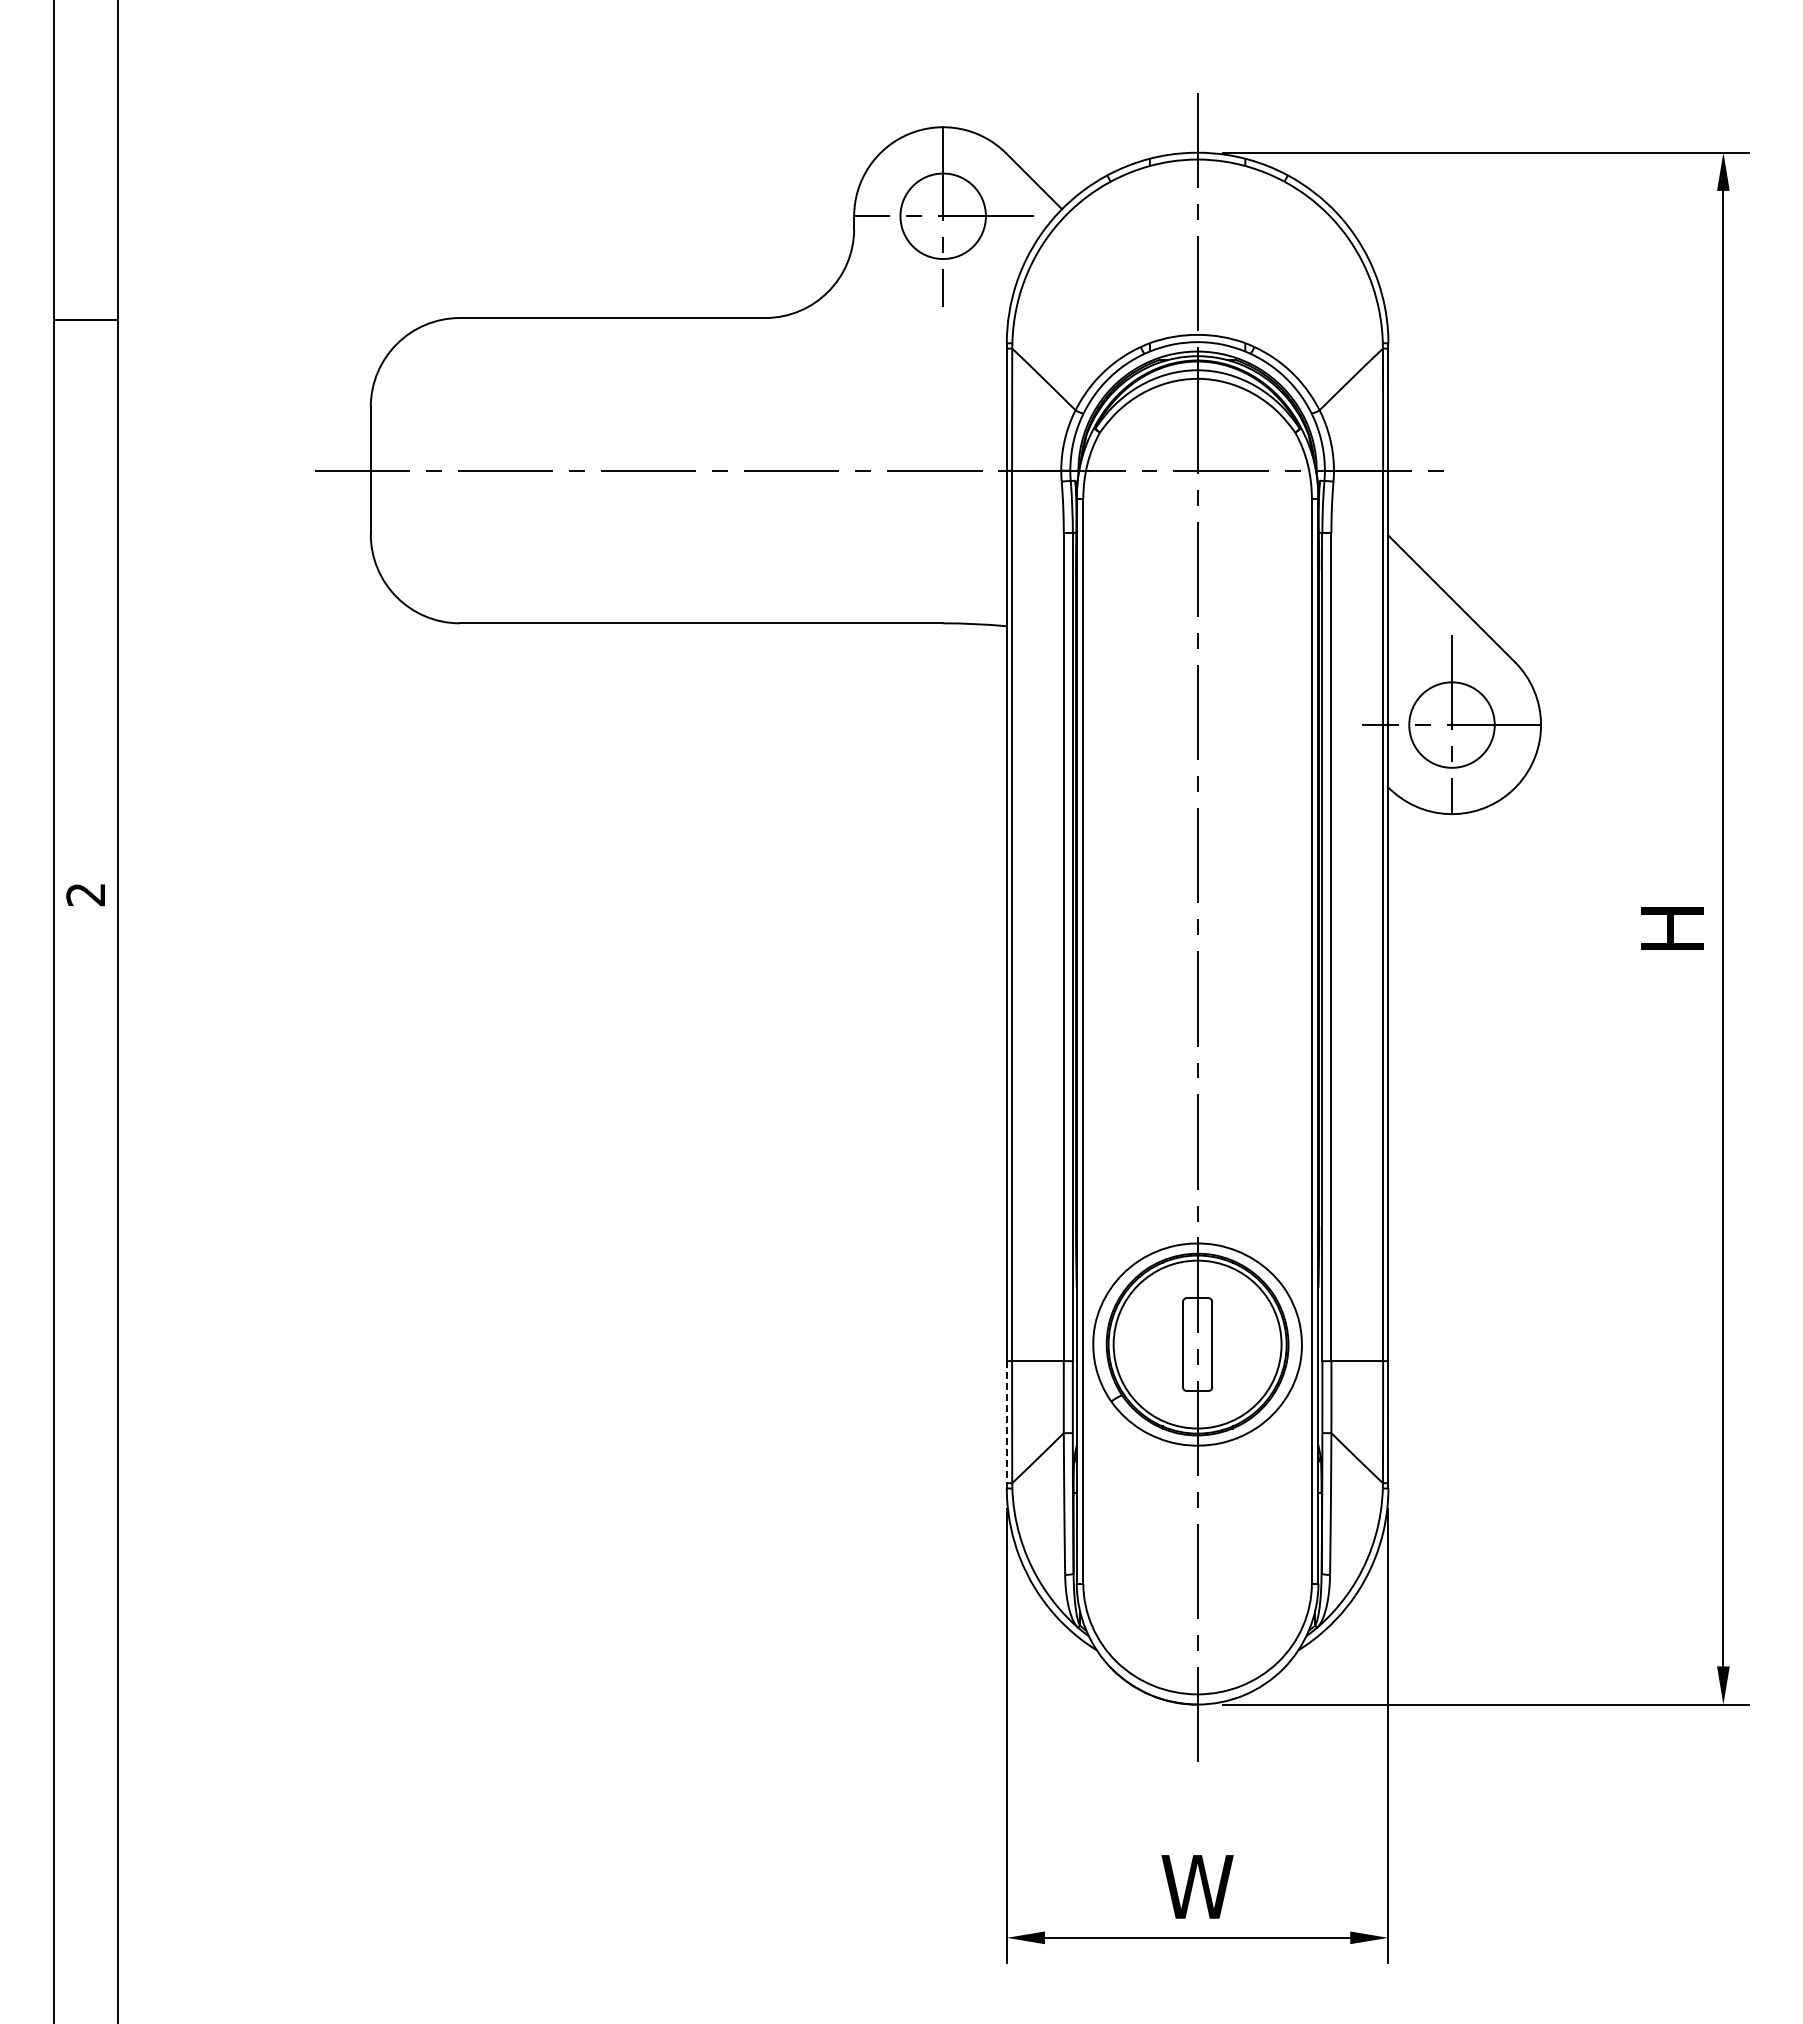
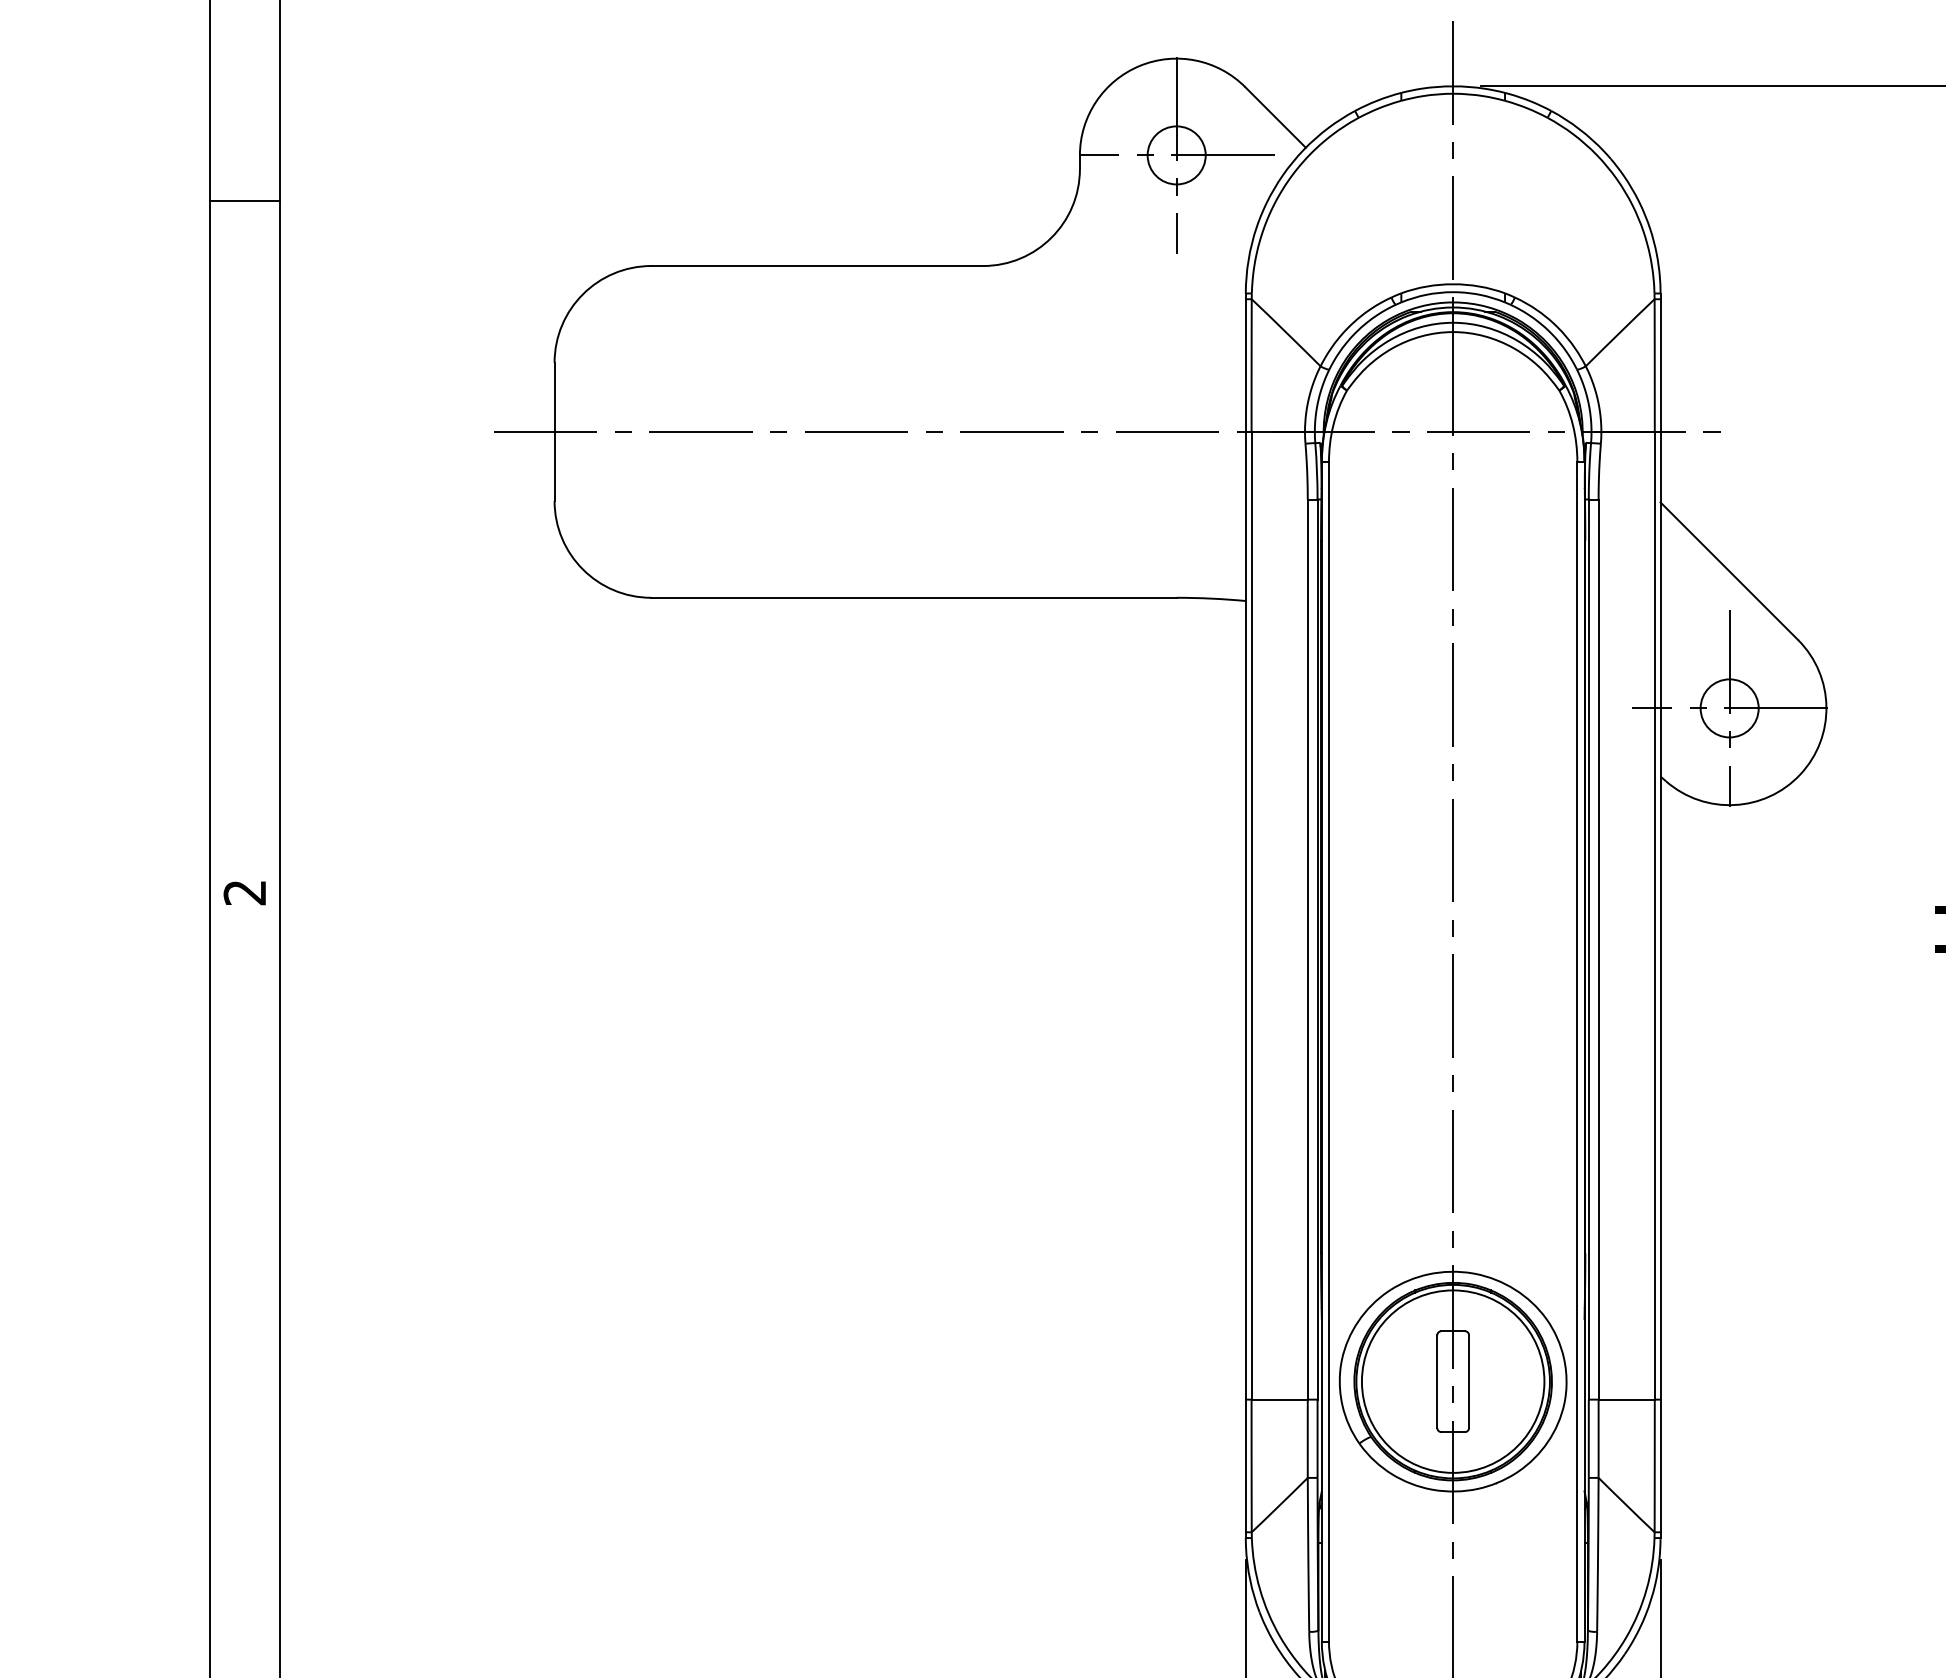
circle: (942, 216) -> (1175, 155), size x0.62
line: (85, 319) -> (244, 201), moved
circle: (1451, 724) -> (1729, 707), size x0.62
line: (1006, 1422) -> (1245, 1466), dashed -> solid

